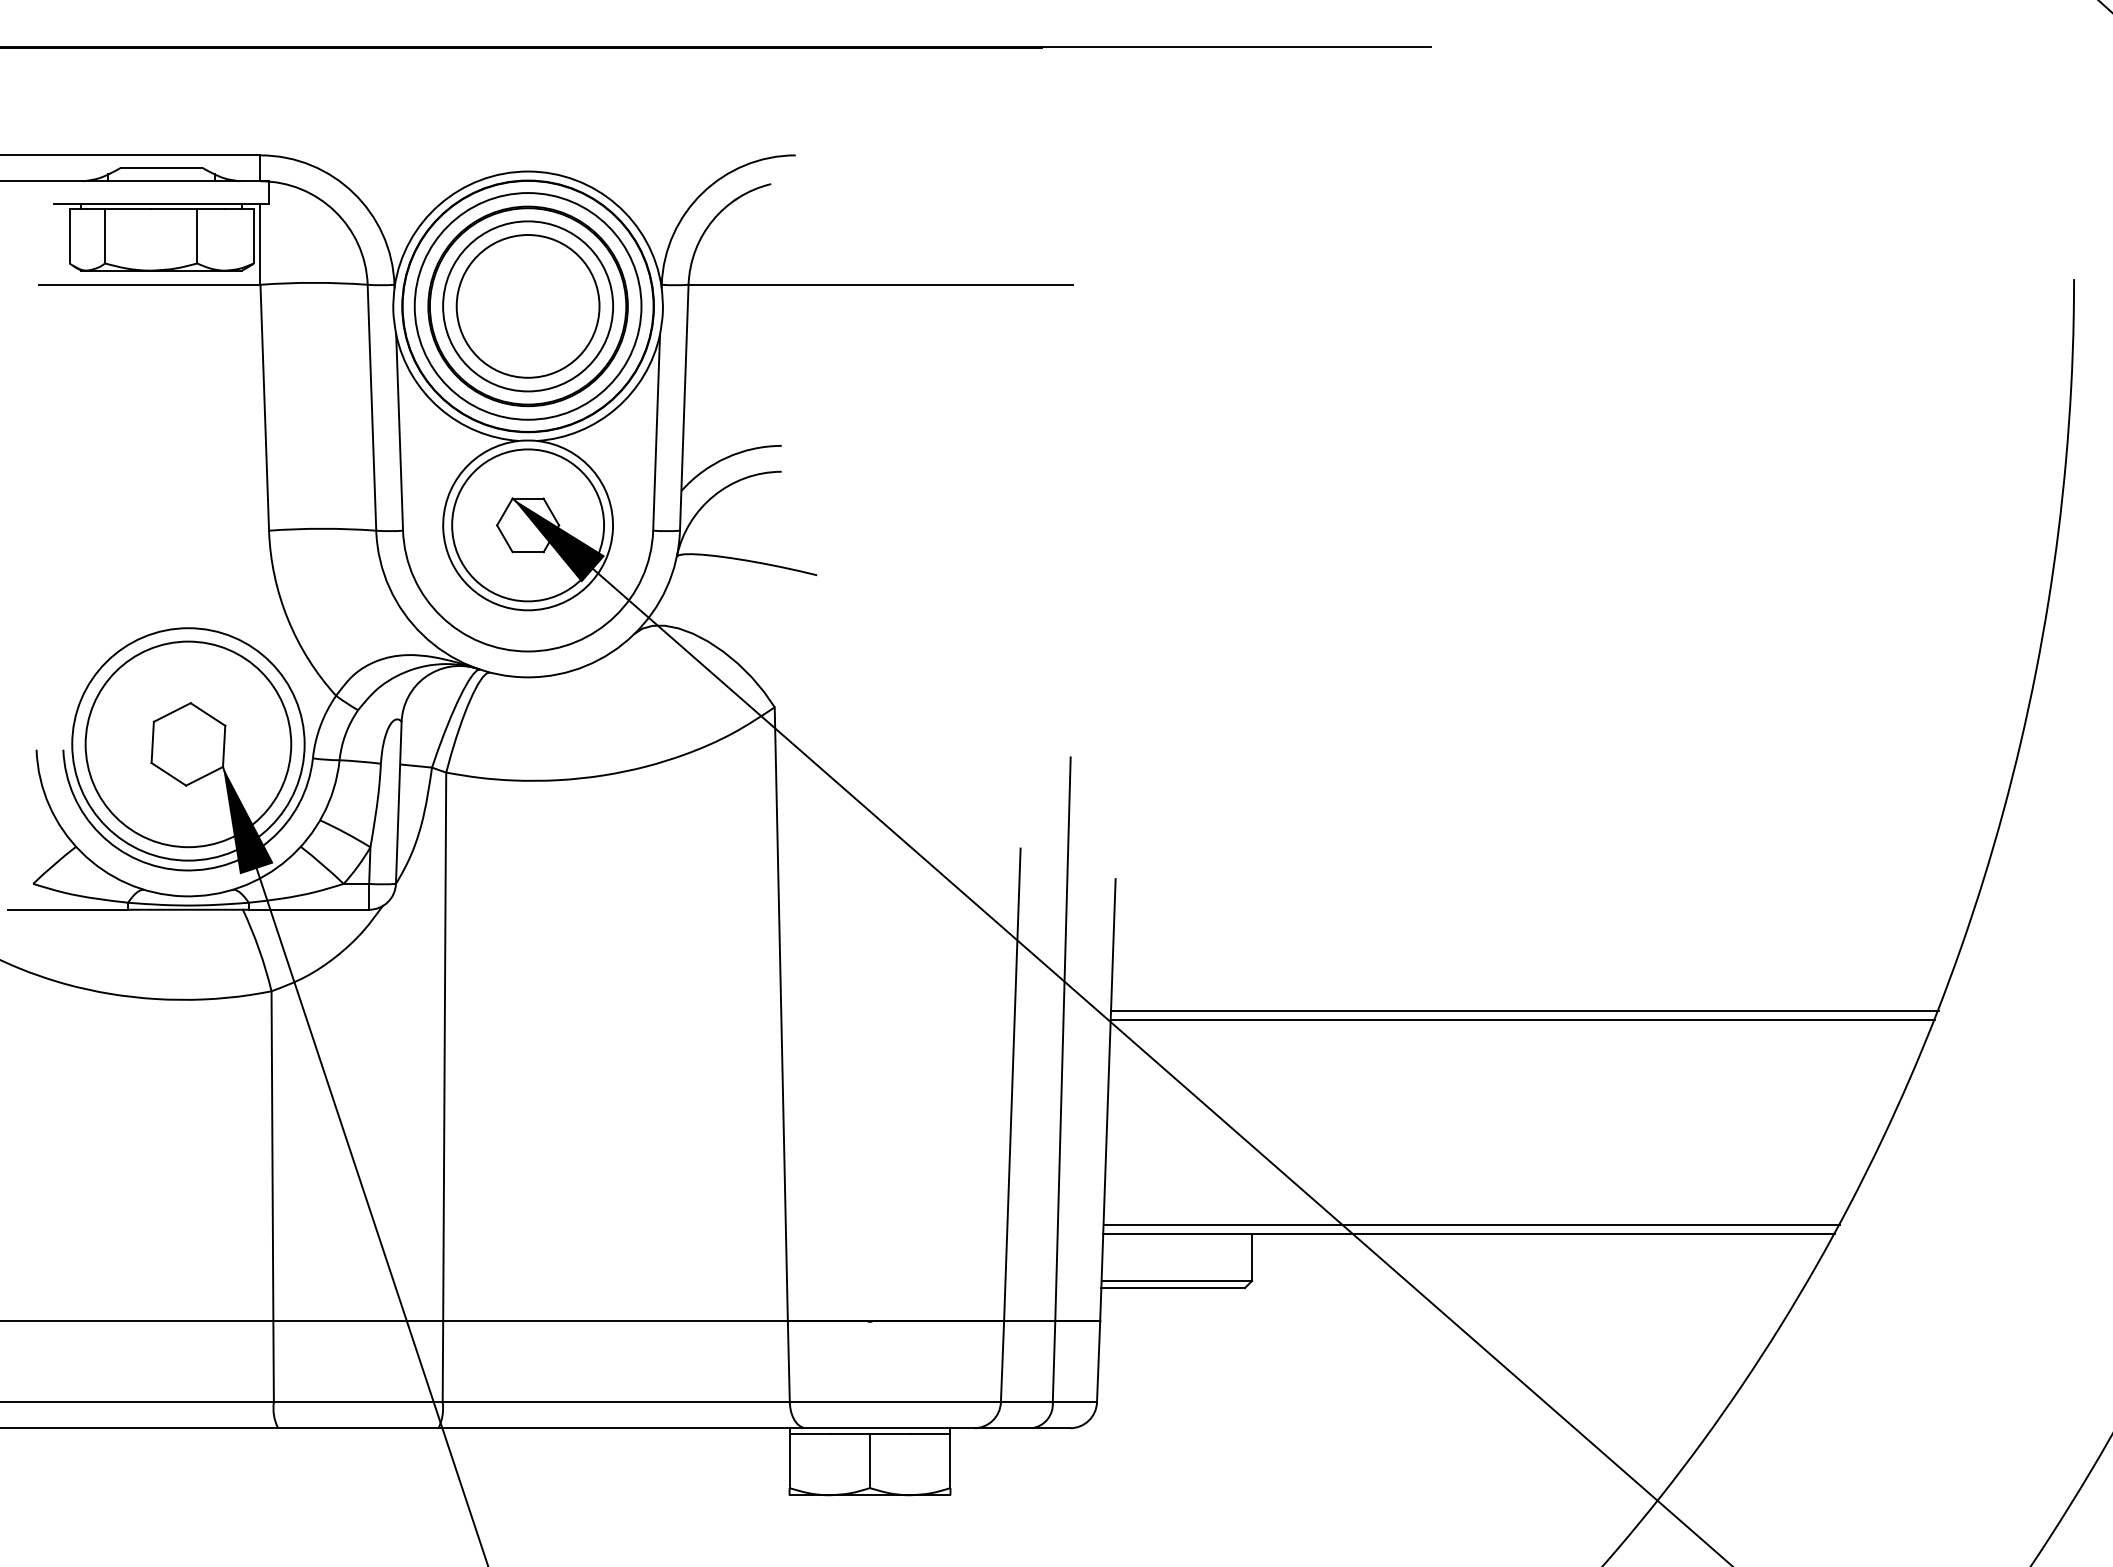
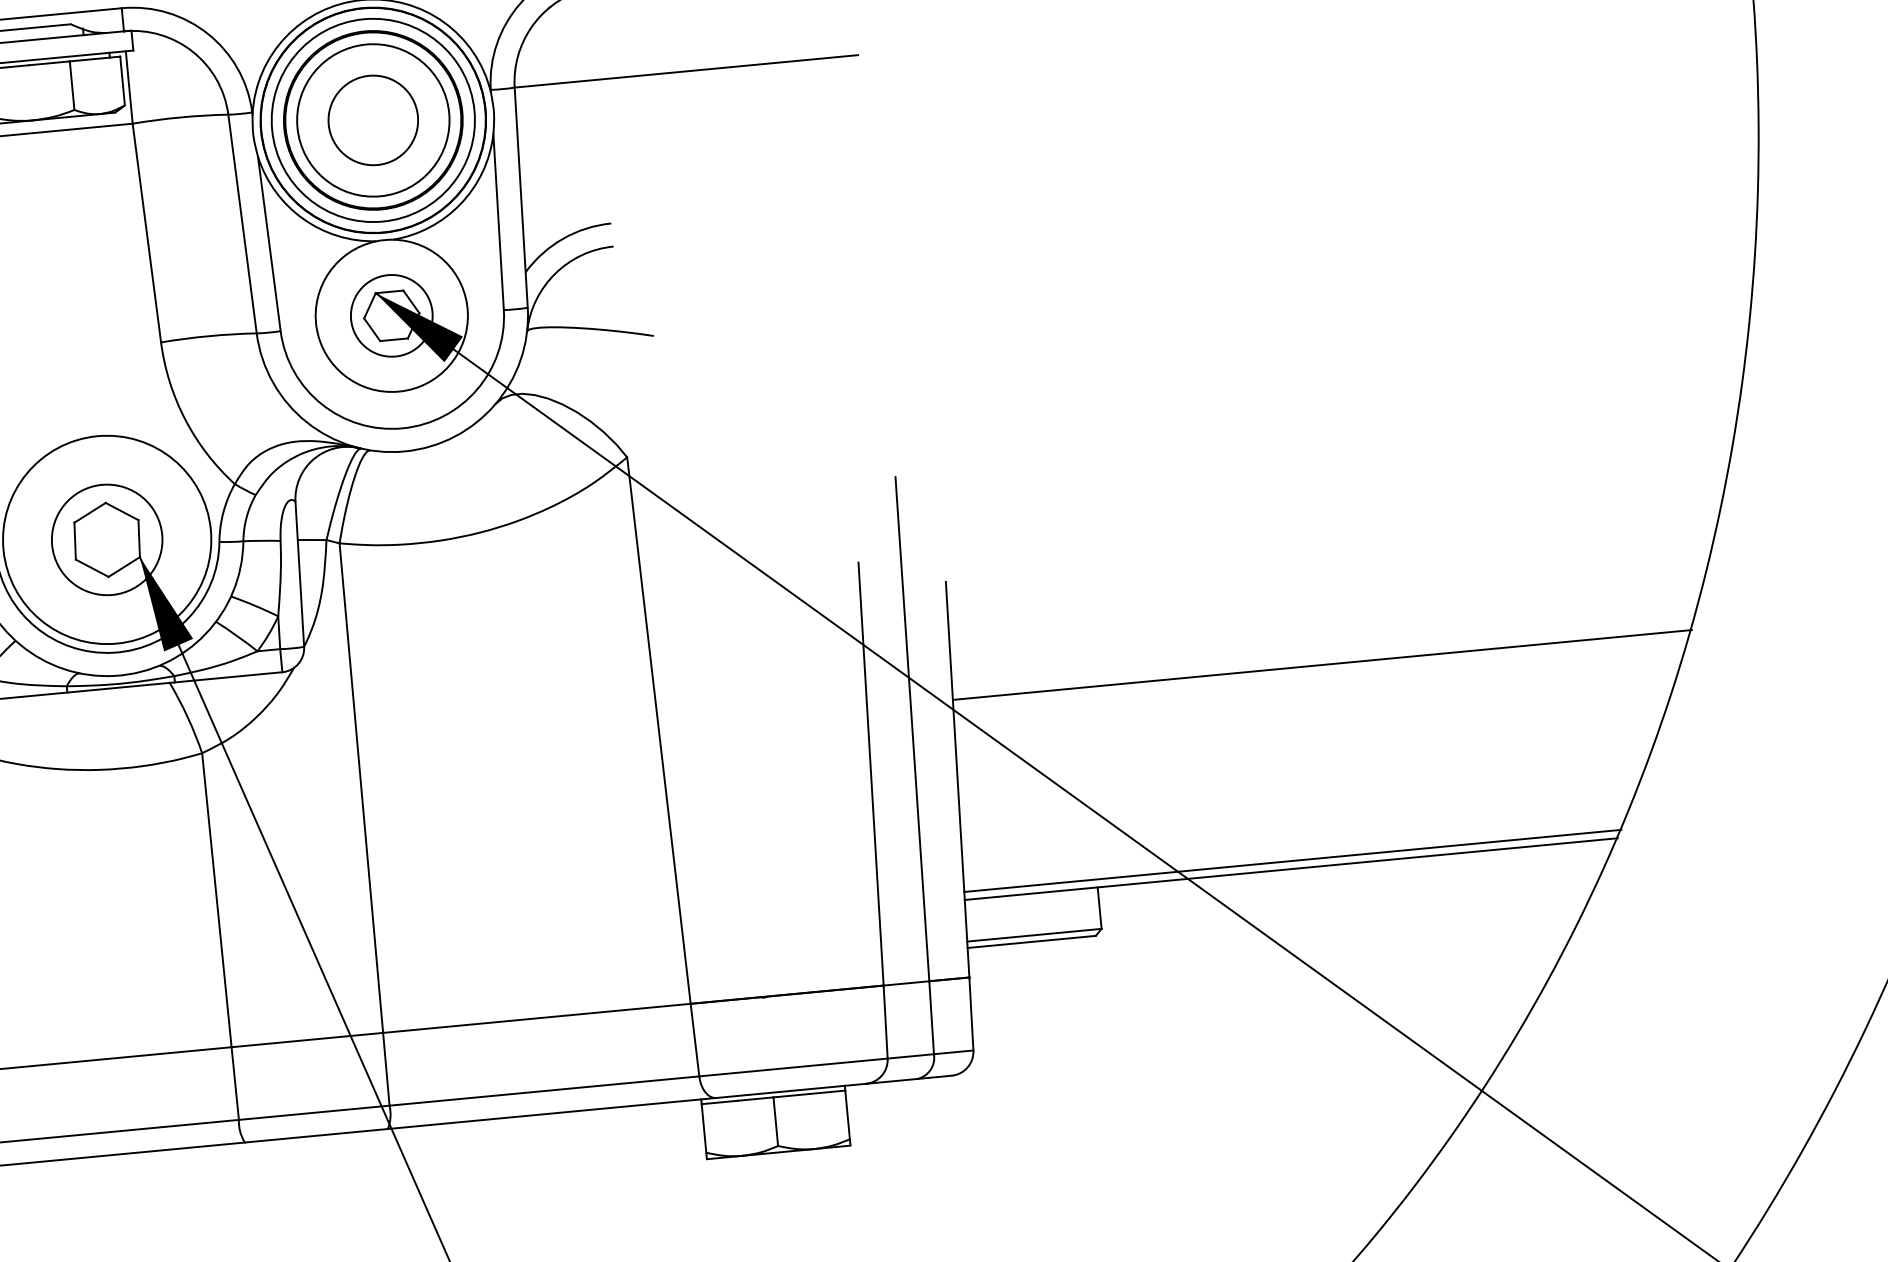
circle: (527, 306) -> (372, 120), size x0.7
circle: (528, 525) -> (392, 315), size x0.6
circle: (188, 744) -> (107, 539), size x0.6
line: (1522, 1019) -> (1320, 672), removed

